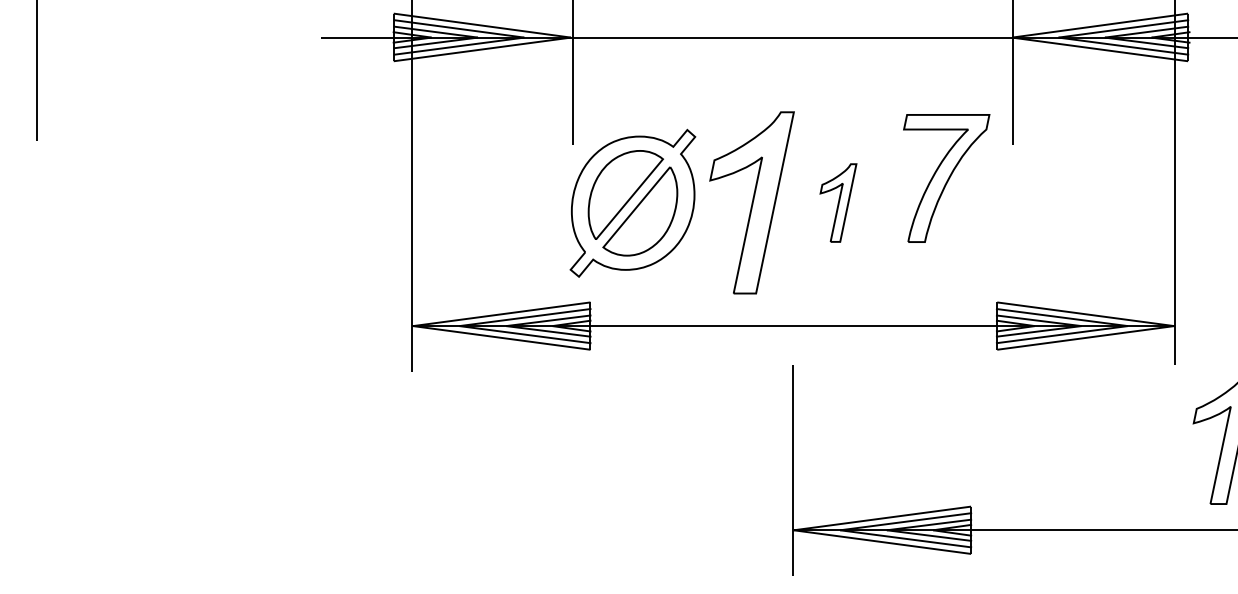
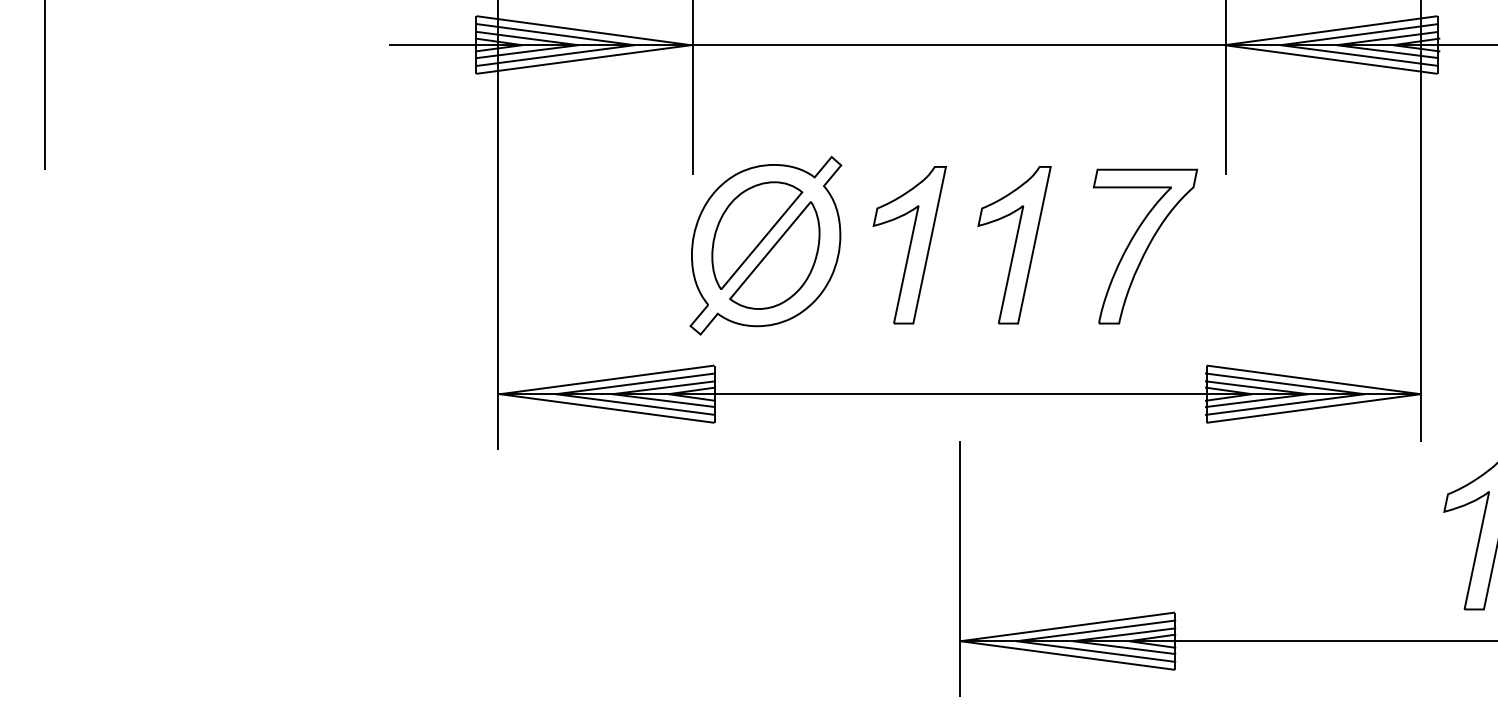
part: (946, 178) -> (1145, 246), moved
part: (751, 203) -> (909, 245), size x0.71
part: (838, 203) -> (1014, 245), size x1.67

